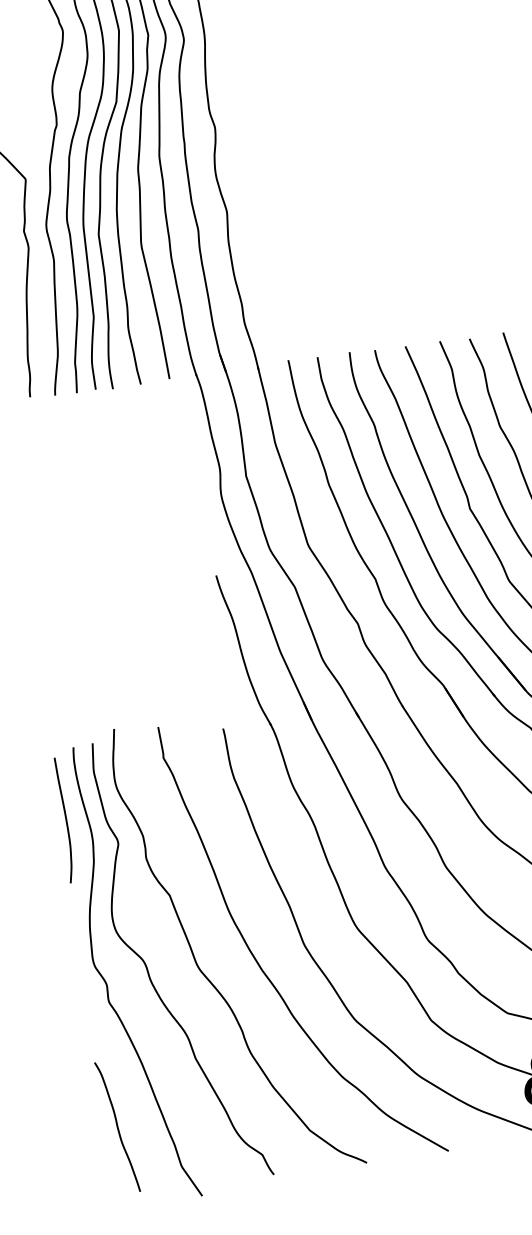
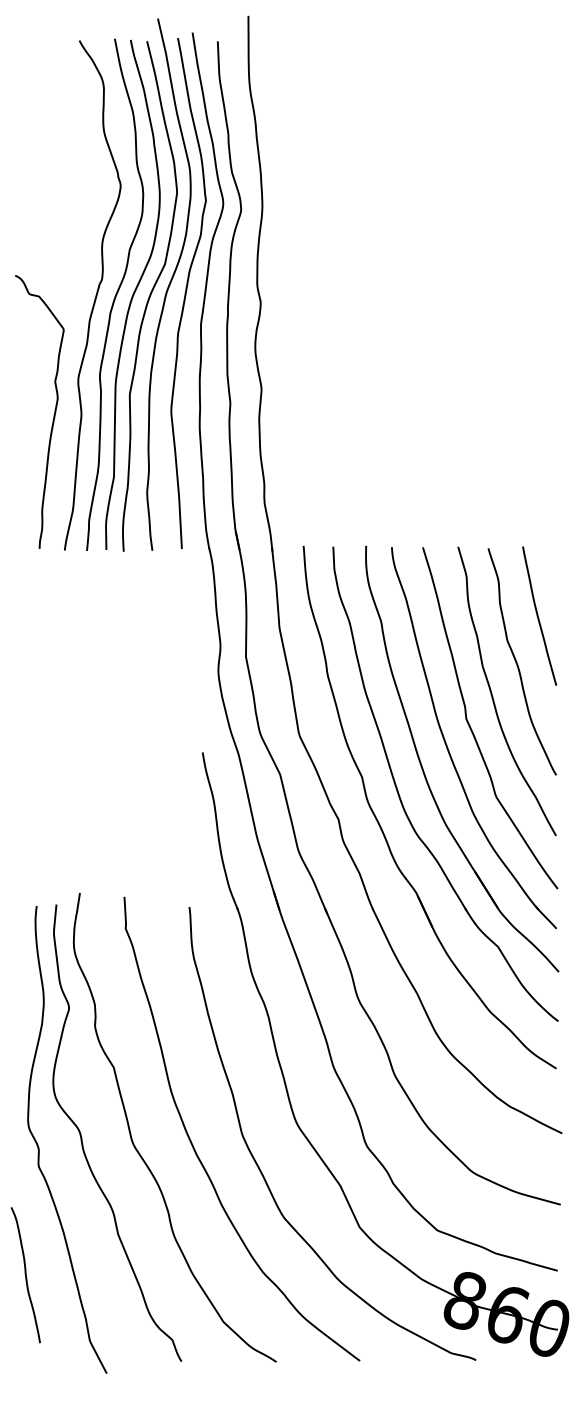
curve: (65, 820) -> (19, 978), removed
curve: (117, 1127) -> (25, 1275), moved

